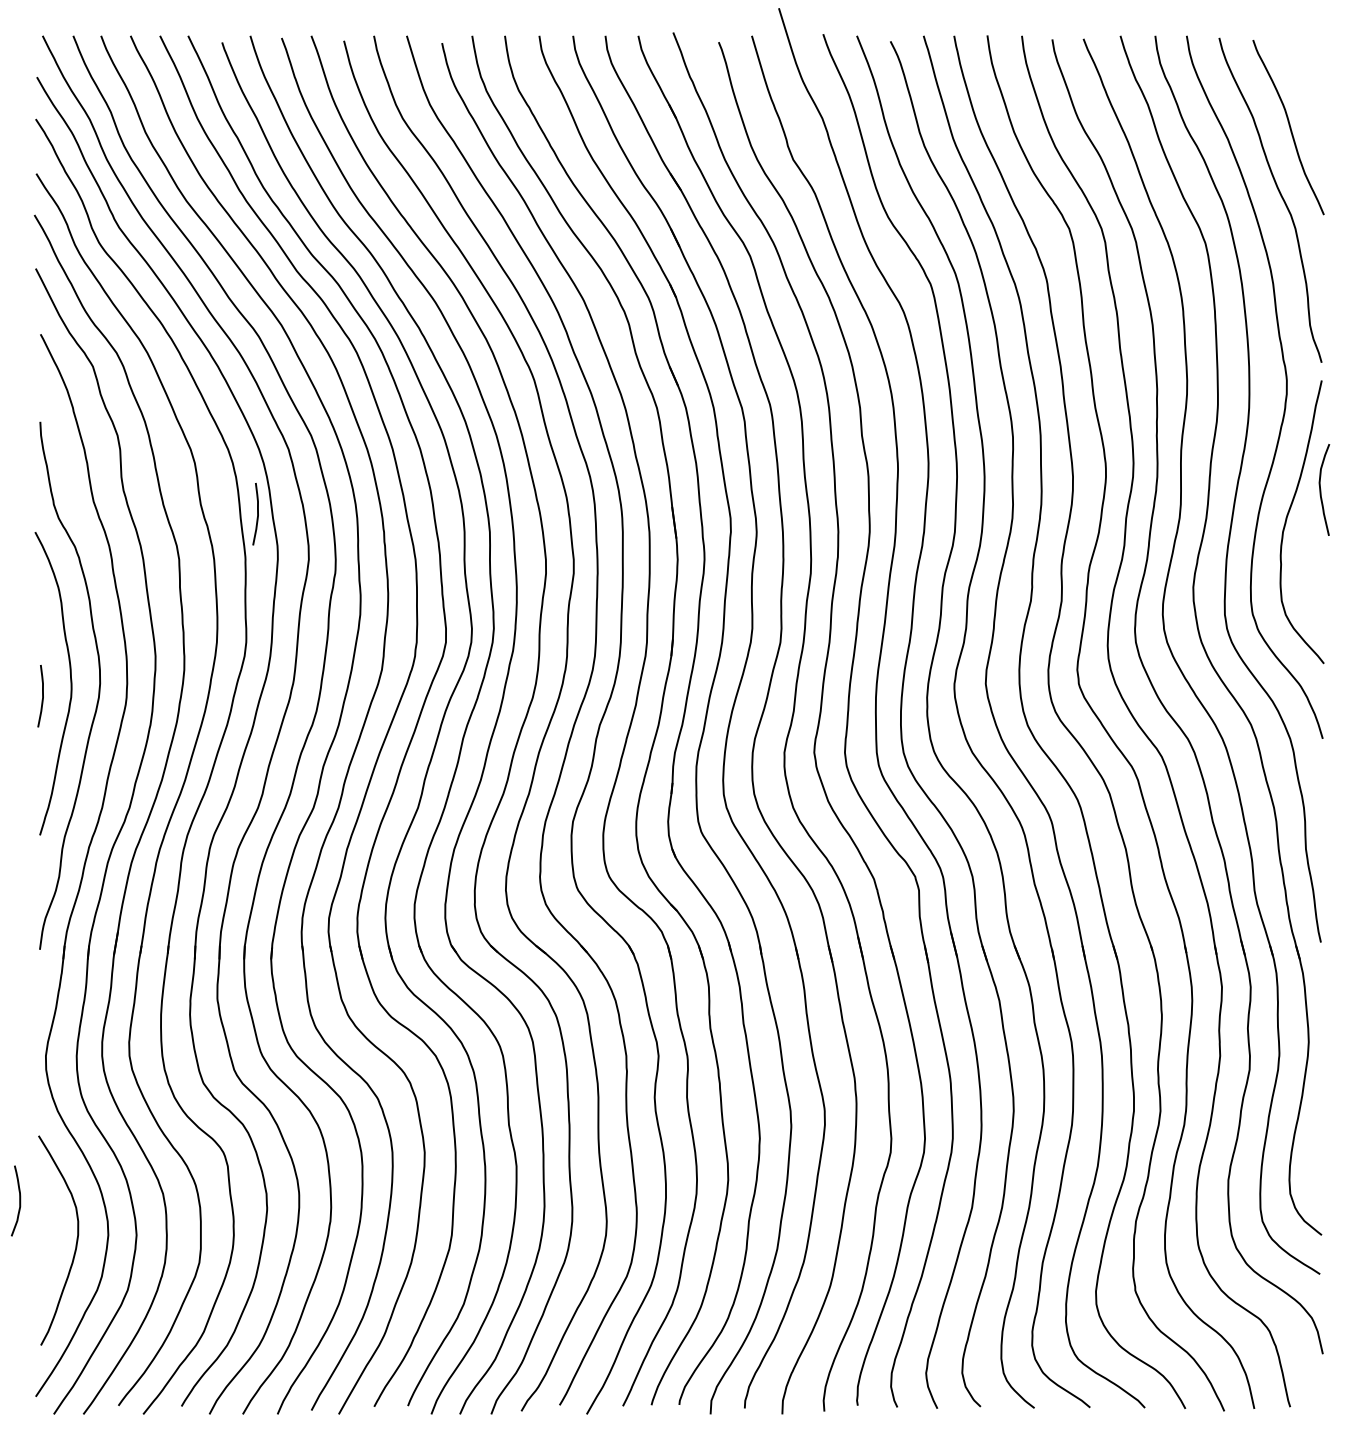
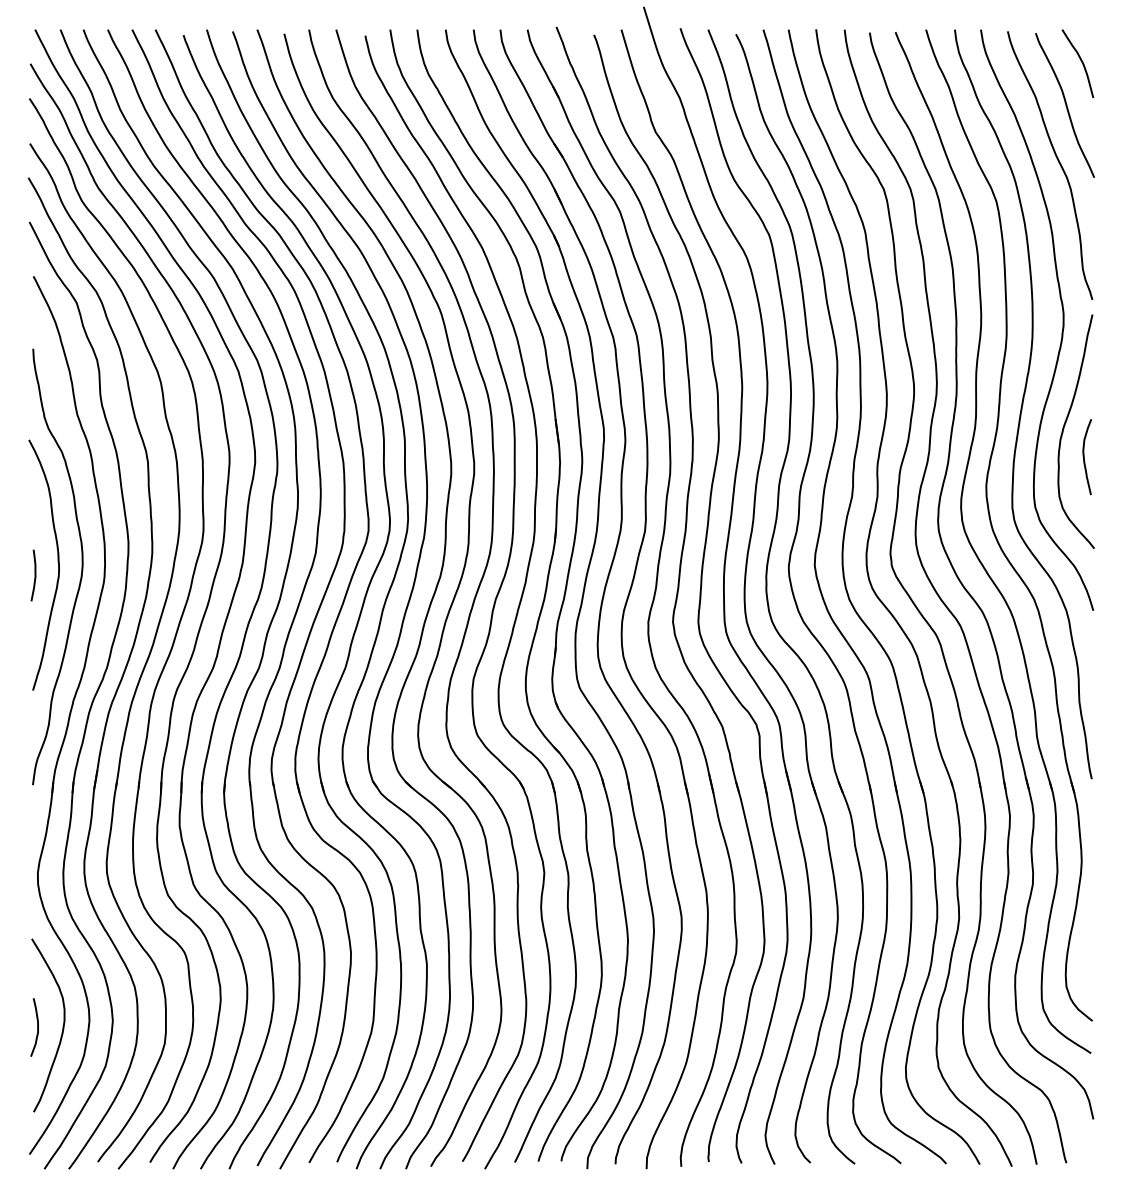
curve: (1307, 73) -> (1080, 60), added
curve: (1321, 489) -> (1084, 456), moved
curve: (257, 514) -> (212, 425), removed
curve: (19, 1200) -> (37, 1027), moved

